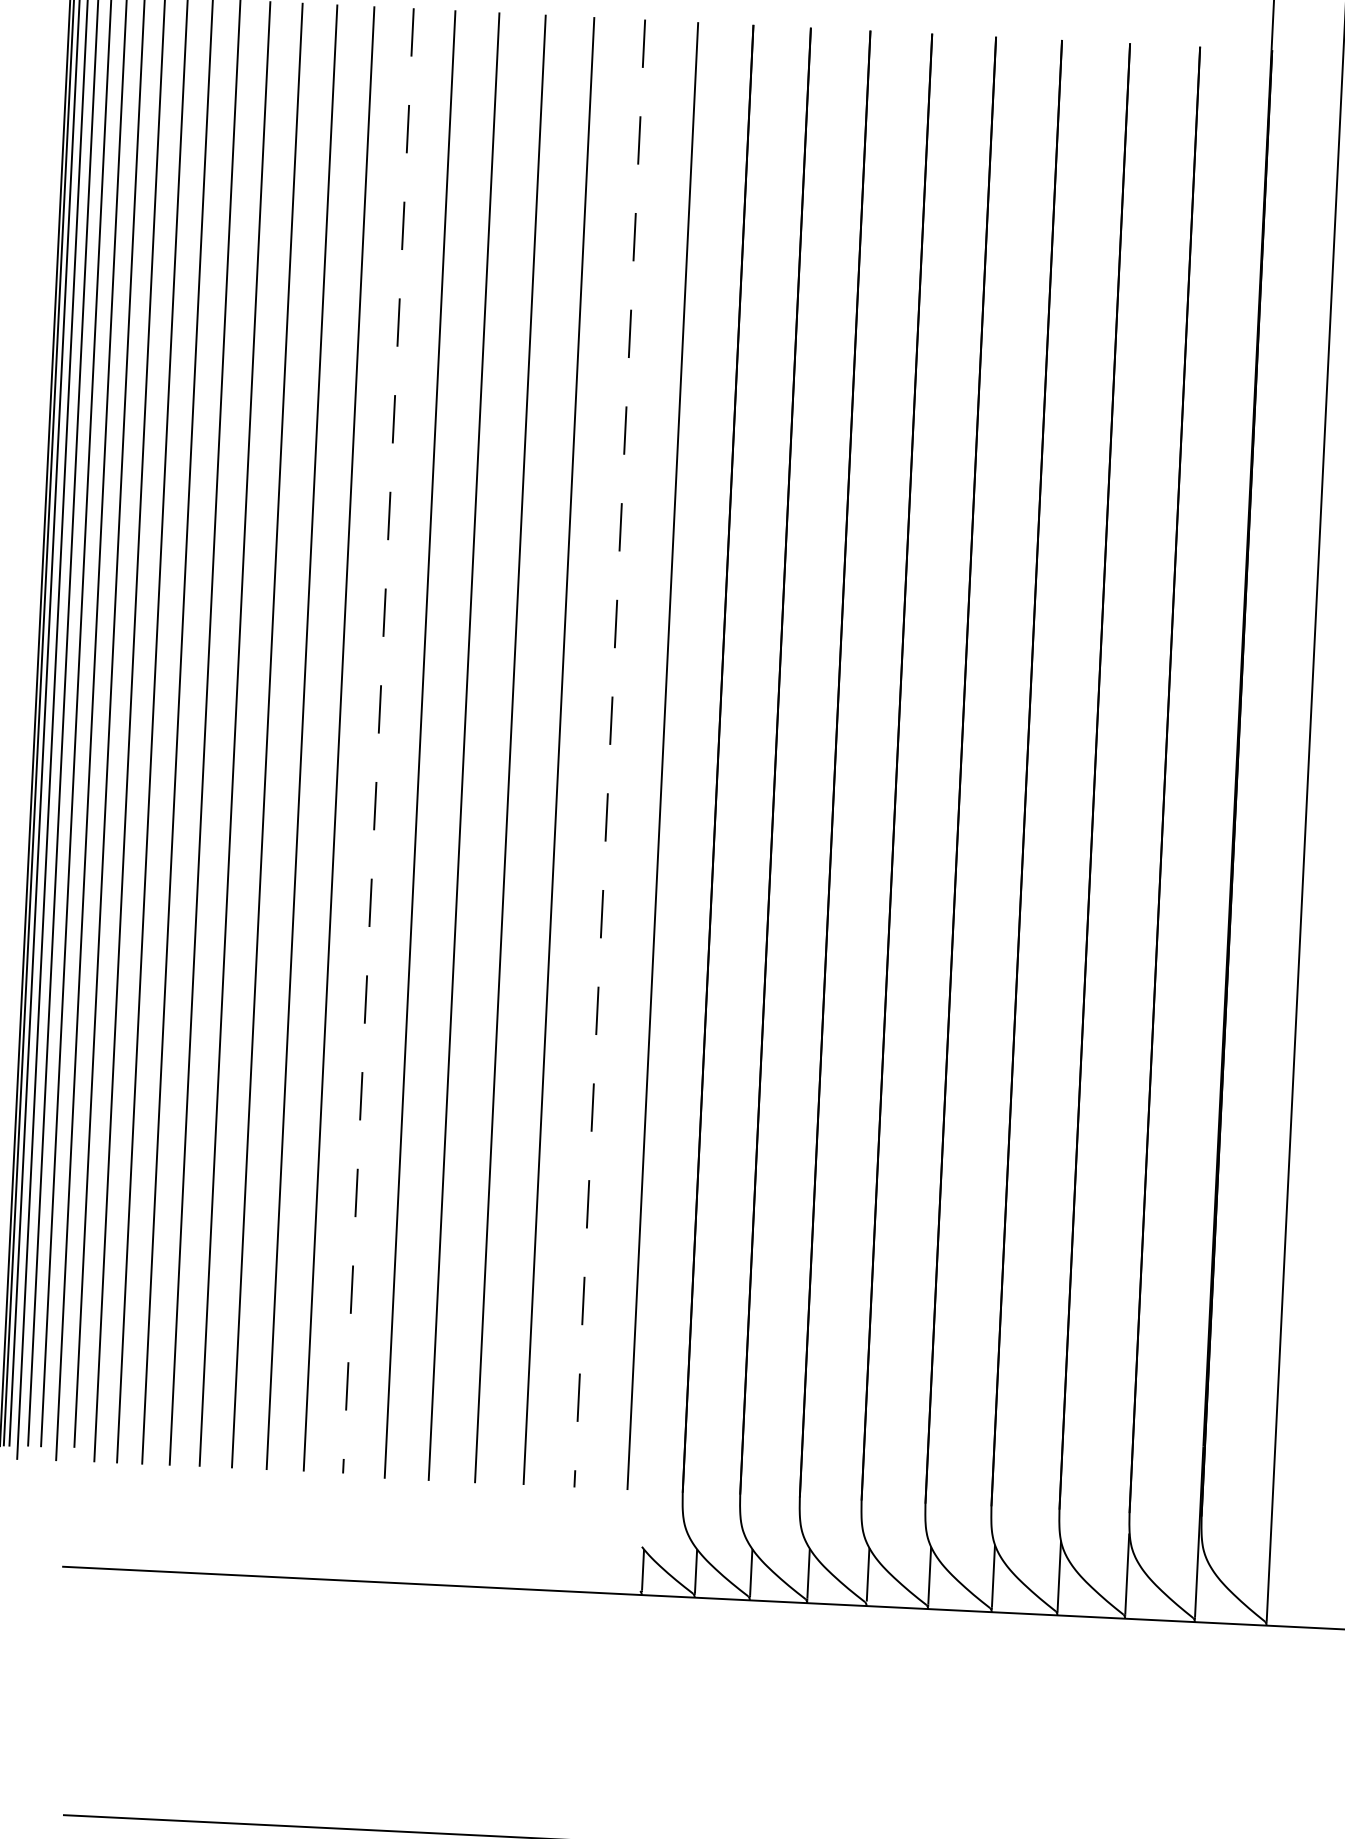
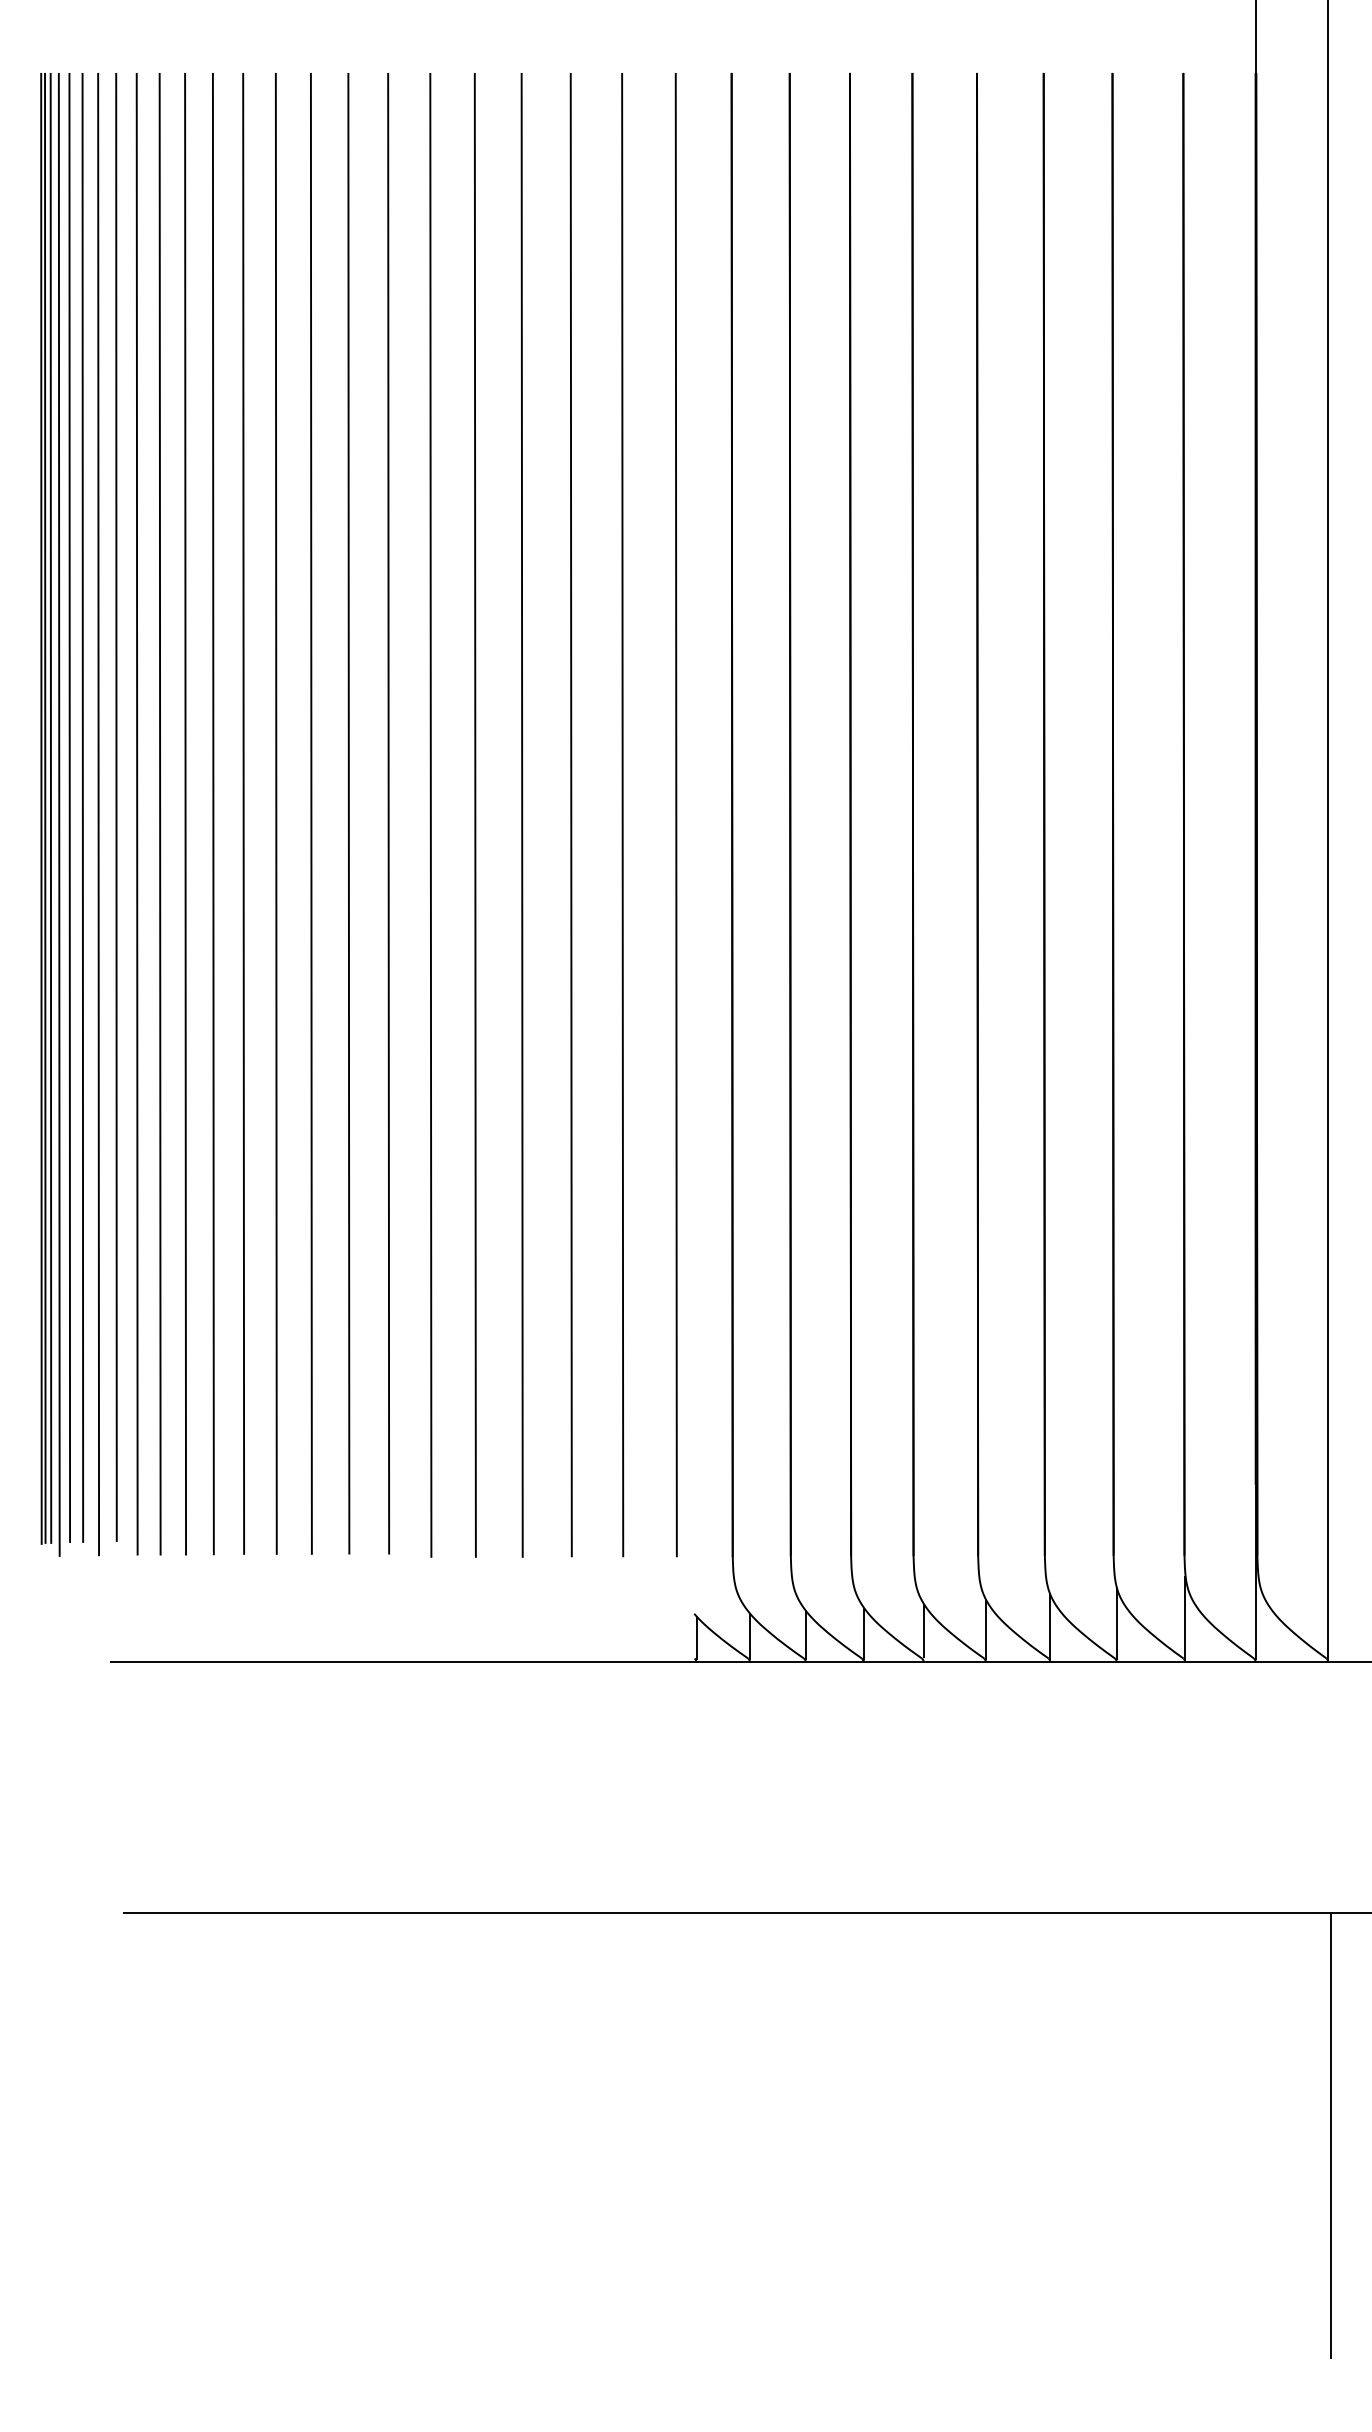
line: (378, 740) -> (388, 813), dashed -> solid
line: (609, 753) -> (622, 815), dashed -> solid

